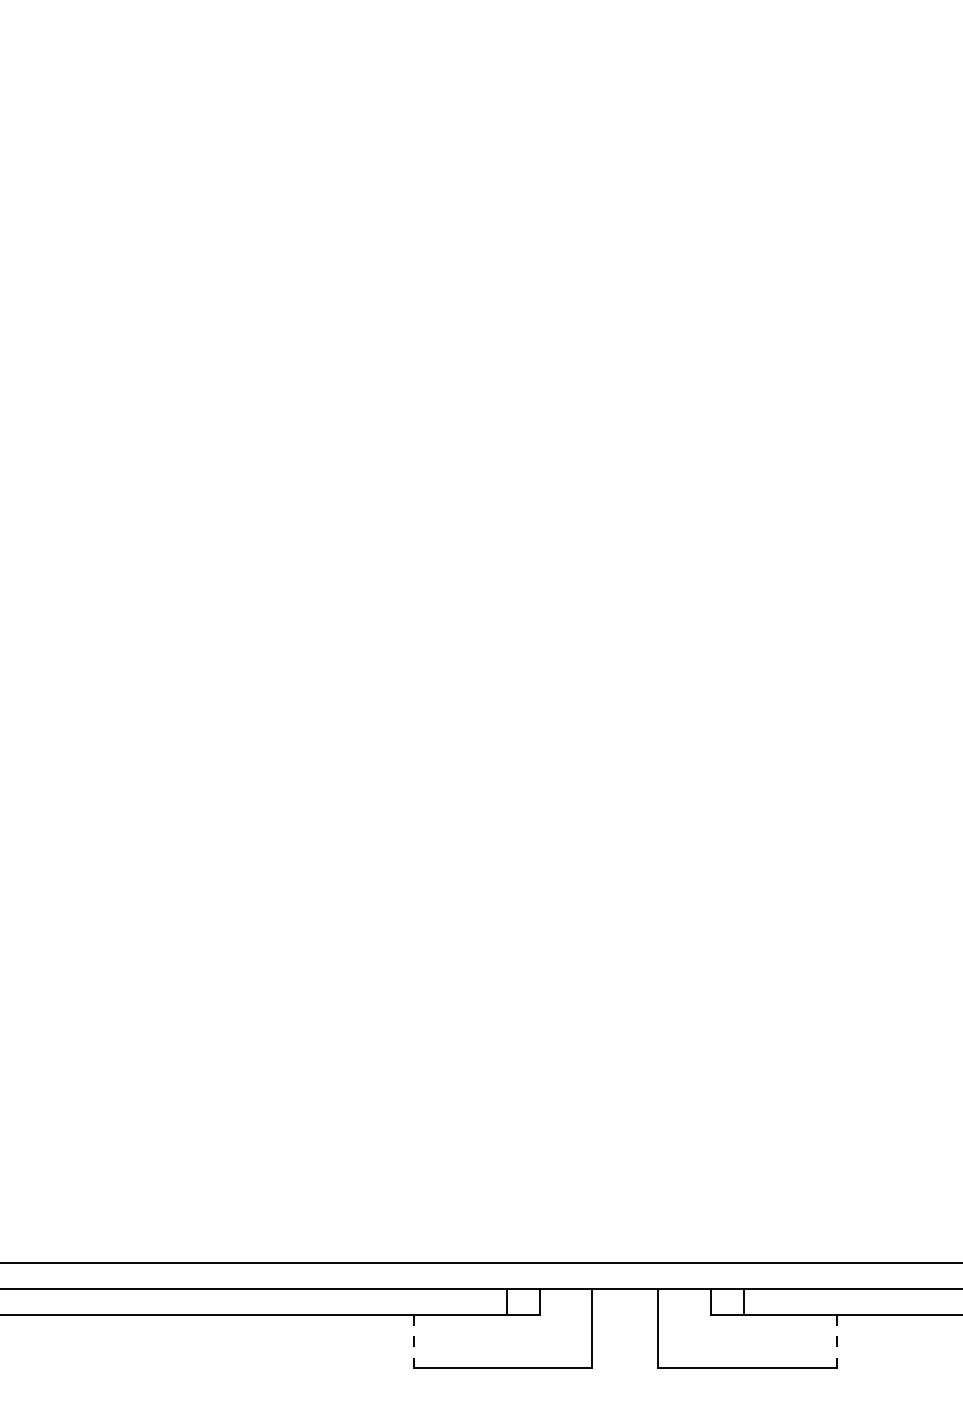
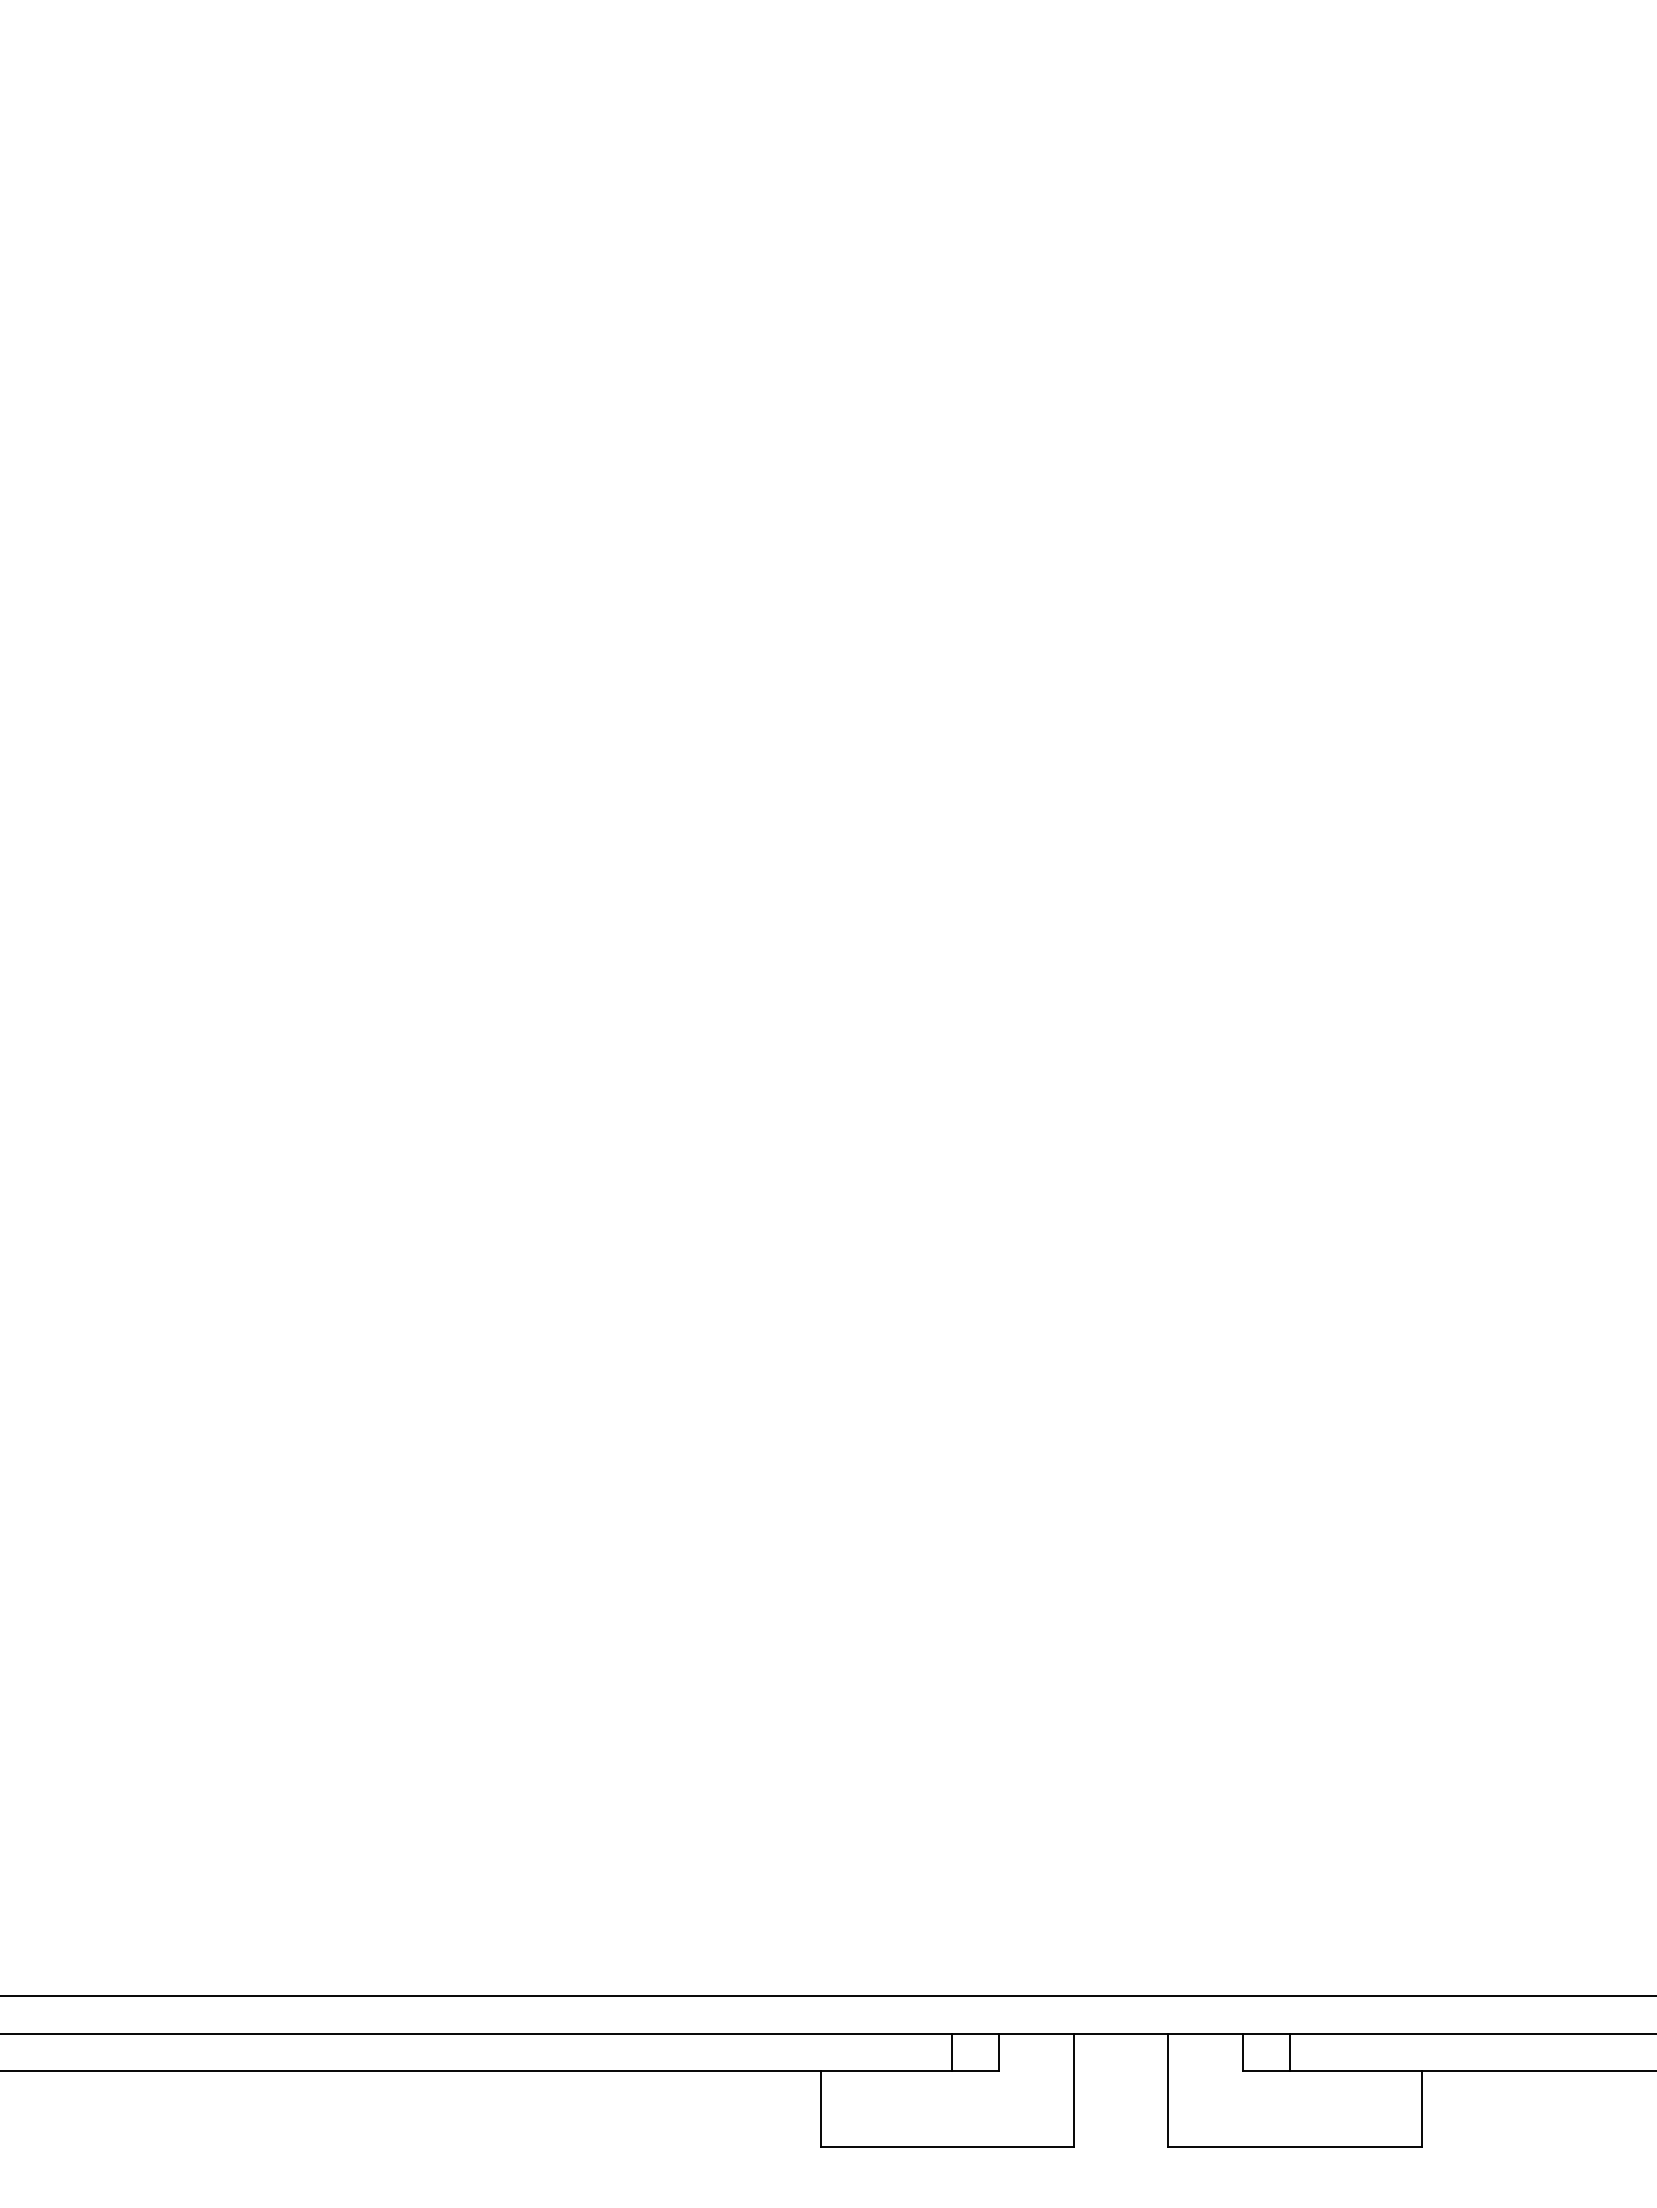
line: (414, 1342) -> (820, 2109), dashed -> solid
line: (836, 1342) -> (1421, 2109), dashed -> solid

